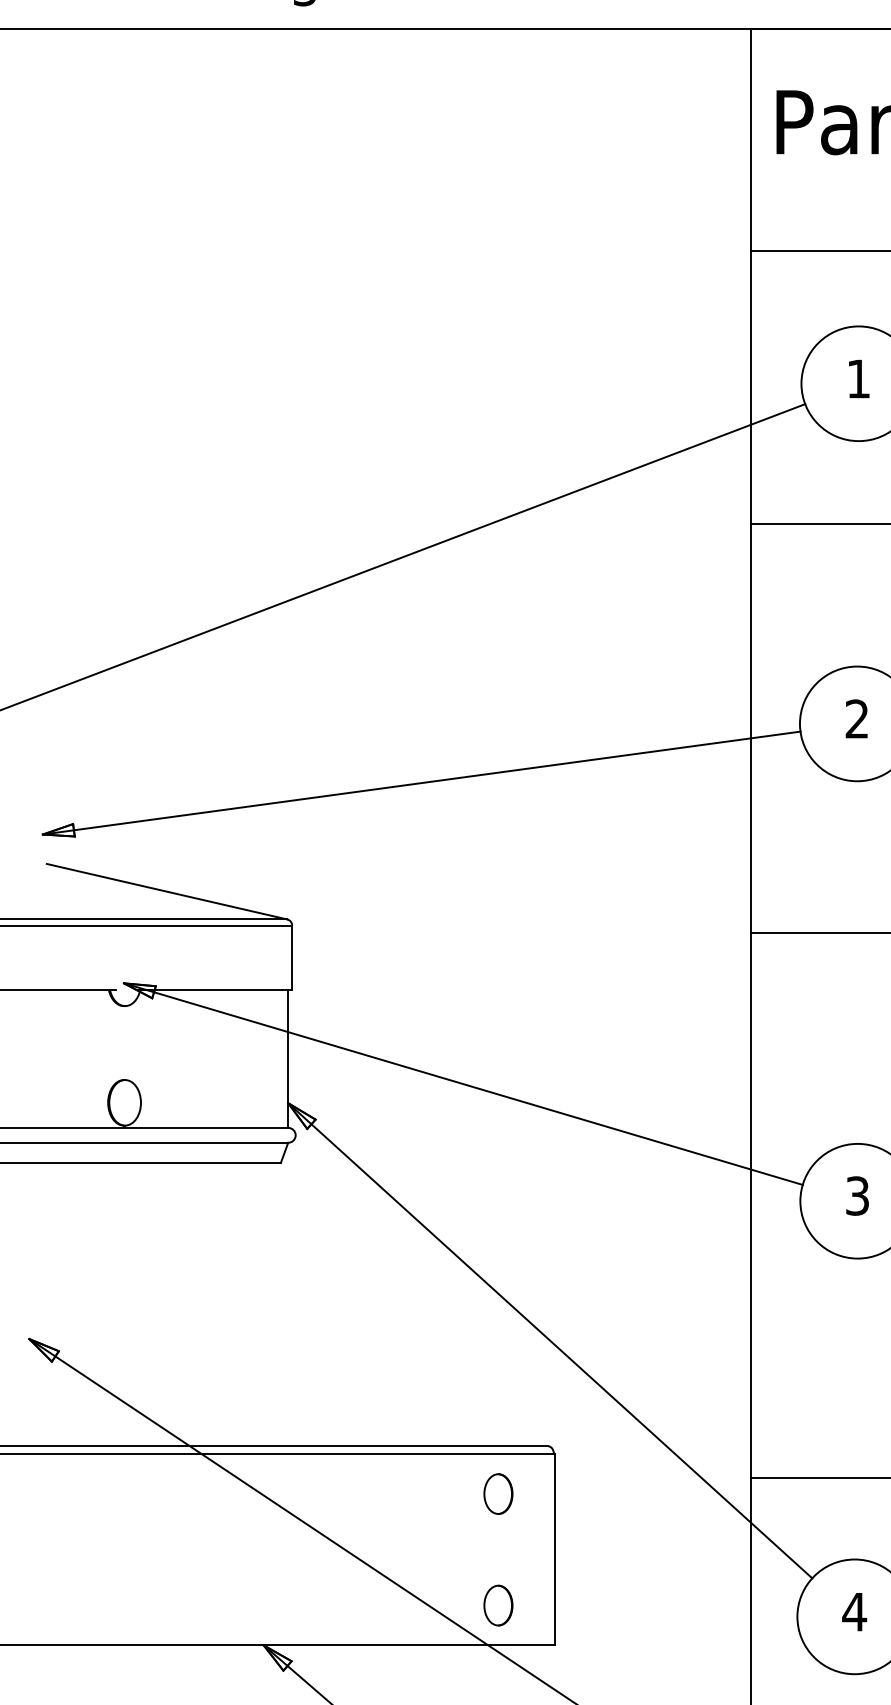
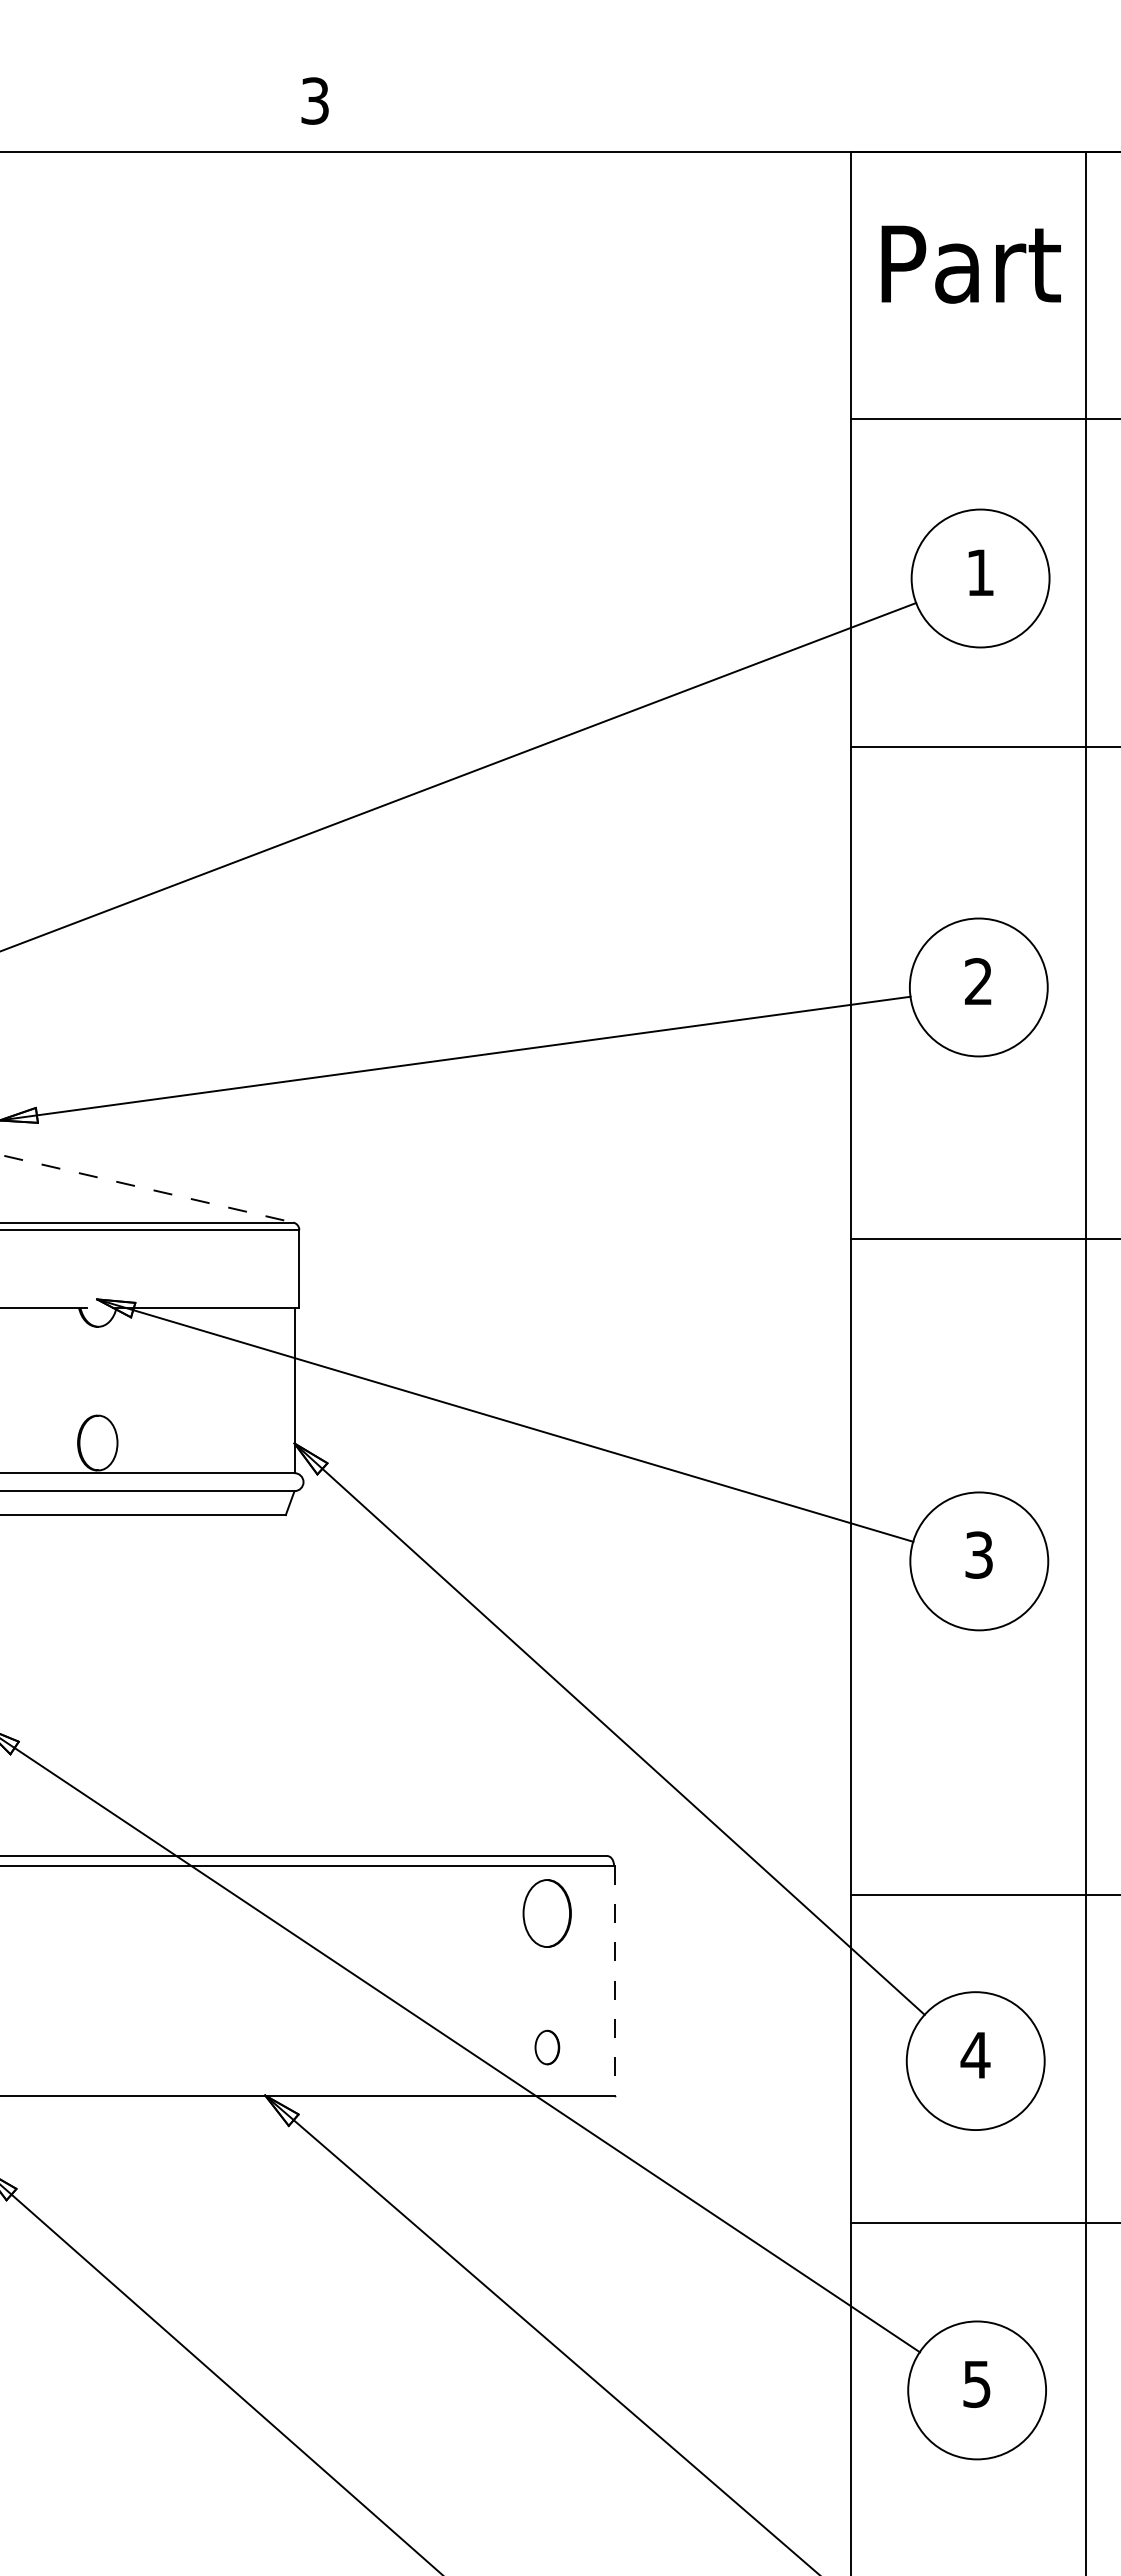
line: (167, 891) -> (149, 1189), solid -> dashed
part: (498, 1494) -> (547, 1913), size x1.4
line: (555, 1549) -> (615, 1980), solid -> dashed
part: (498, 1605) -> (547, 2047), size x0.7

